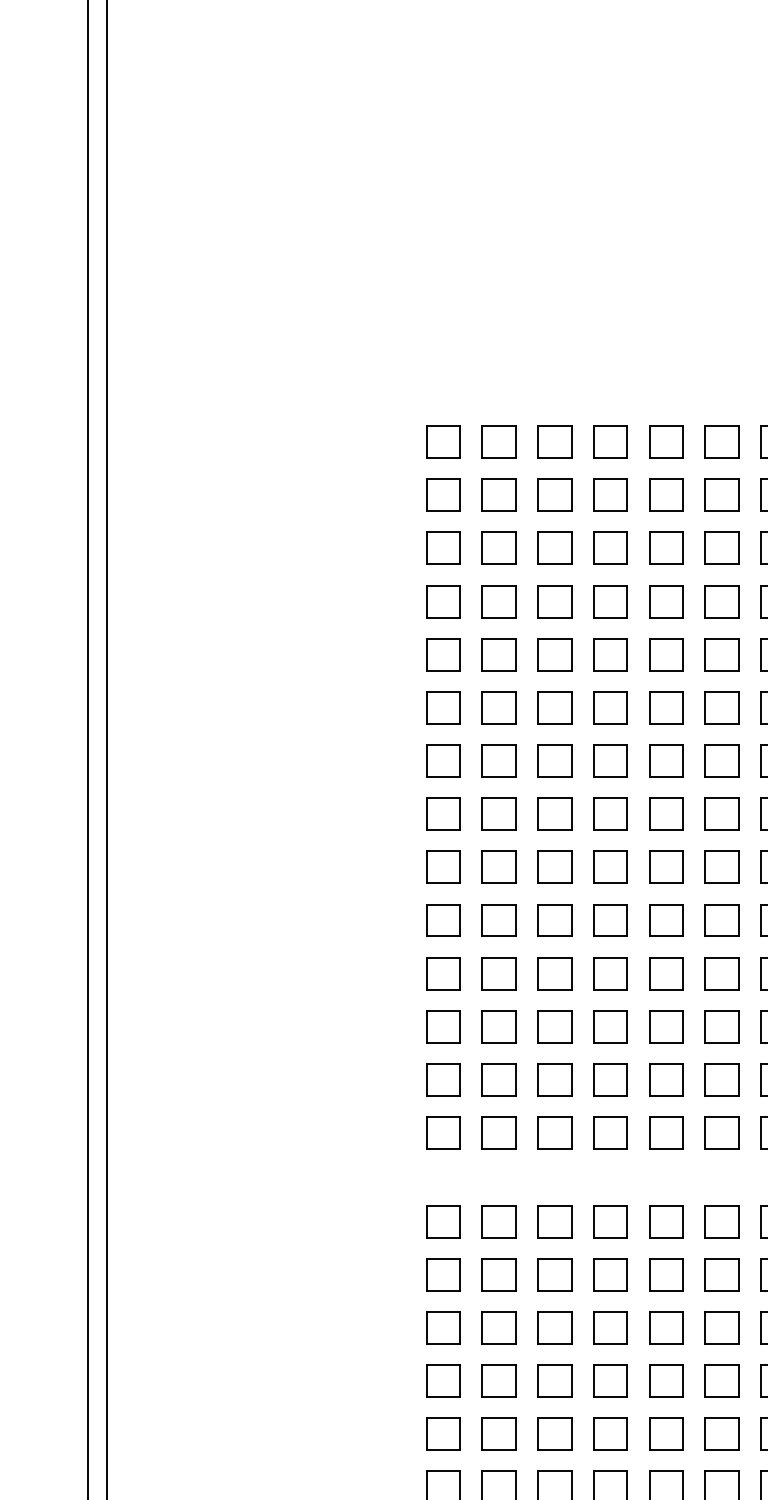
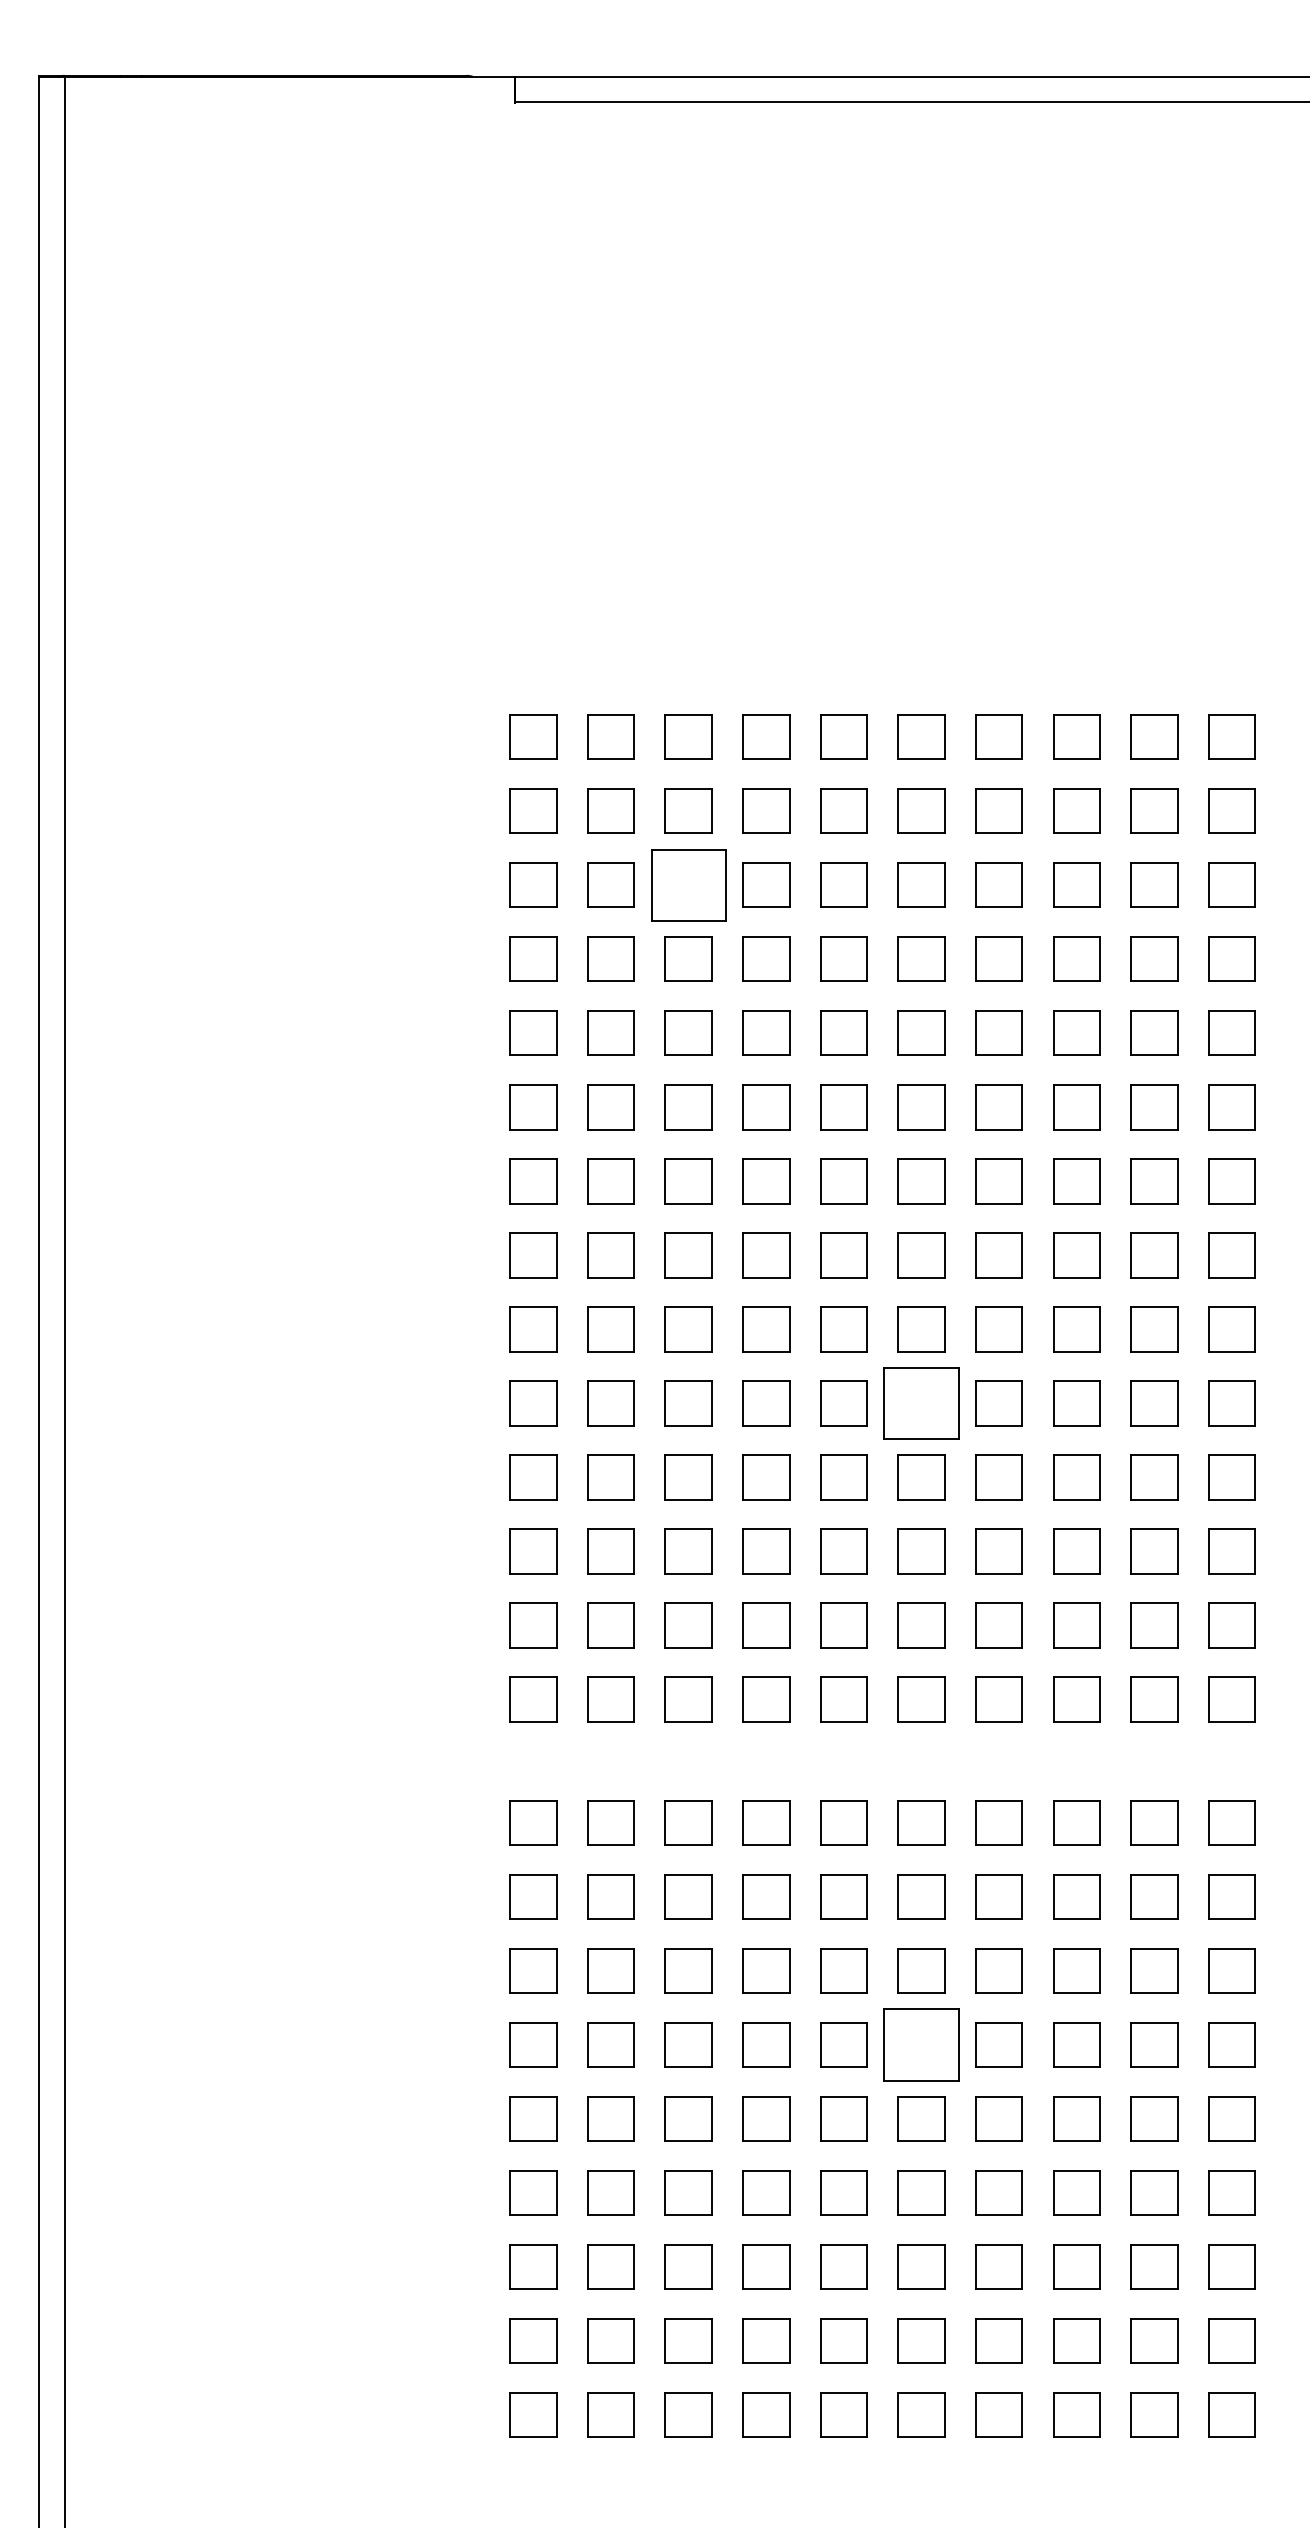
part: (554, 547) -> (688, 884), size x1.6
part: (721, 920) -> (921, 1403), size x1.6
part: (721, 1380) -> (921, 2044), size x1.6

